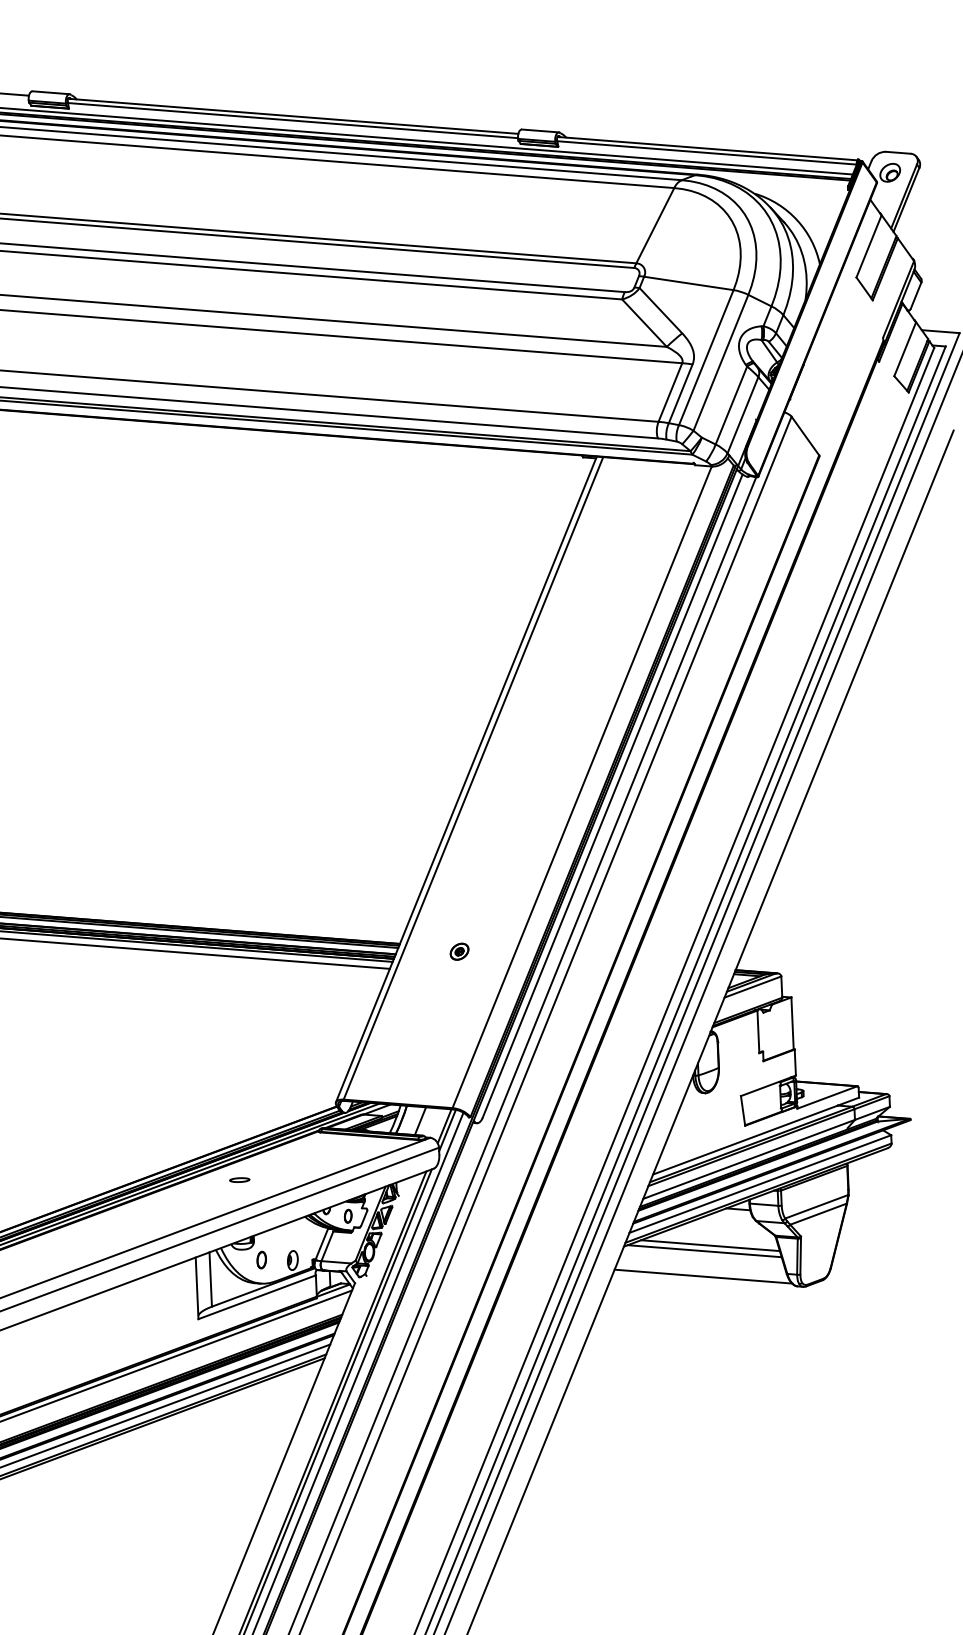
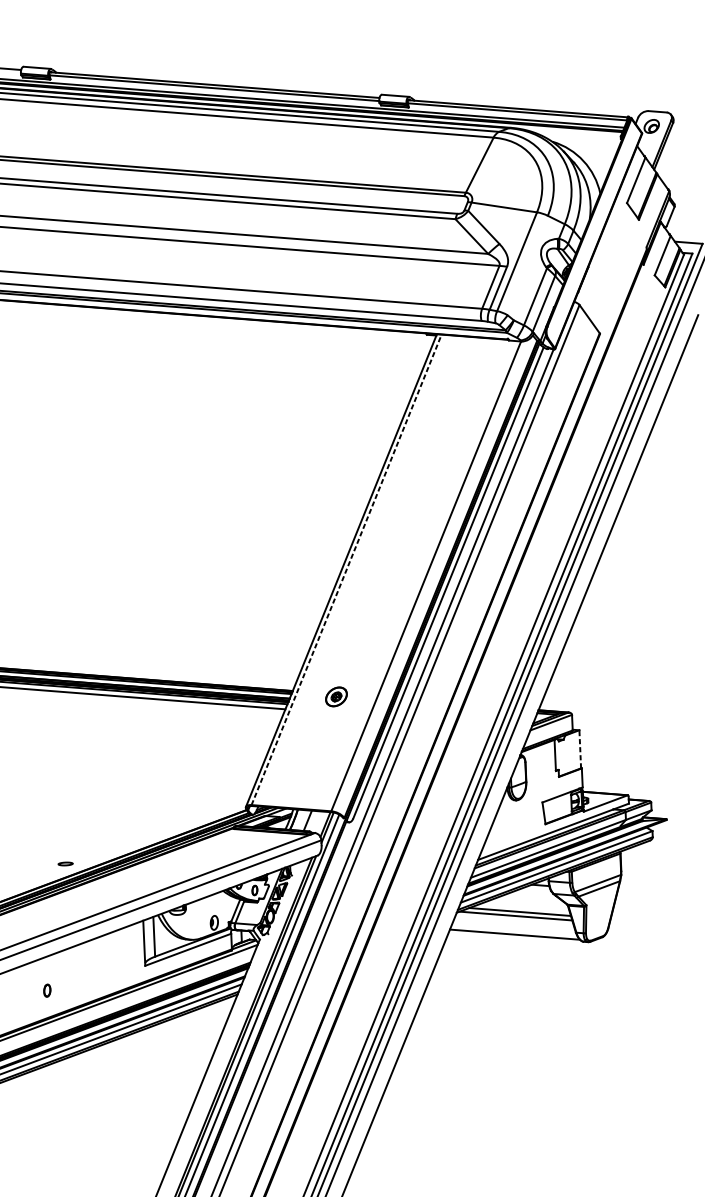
line: (720, 362) -> (527, 265), removed
line: (473, 777) -> (346, 569), solid -> dashed
part: (459, 951) -> (336, 696), size x1.6
line: (792, 1022) -> (580, 748), solid -> dashed
part: (239, 1179) -> (65, 863), moved
part: (261, 1259) -> (47, 990), moved

